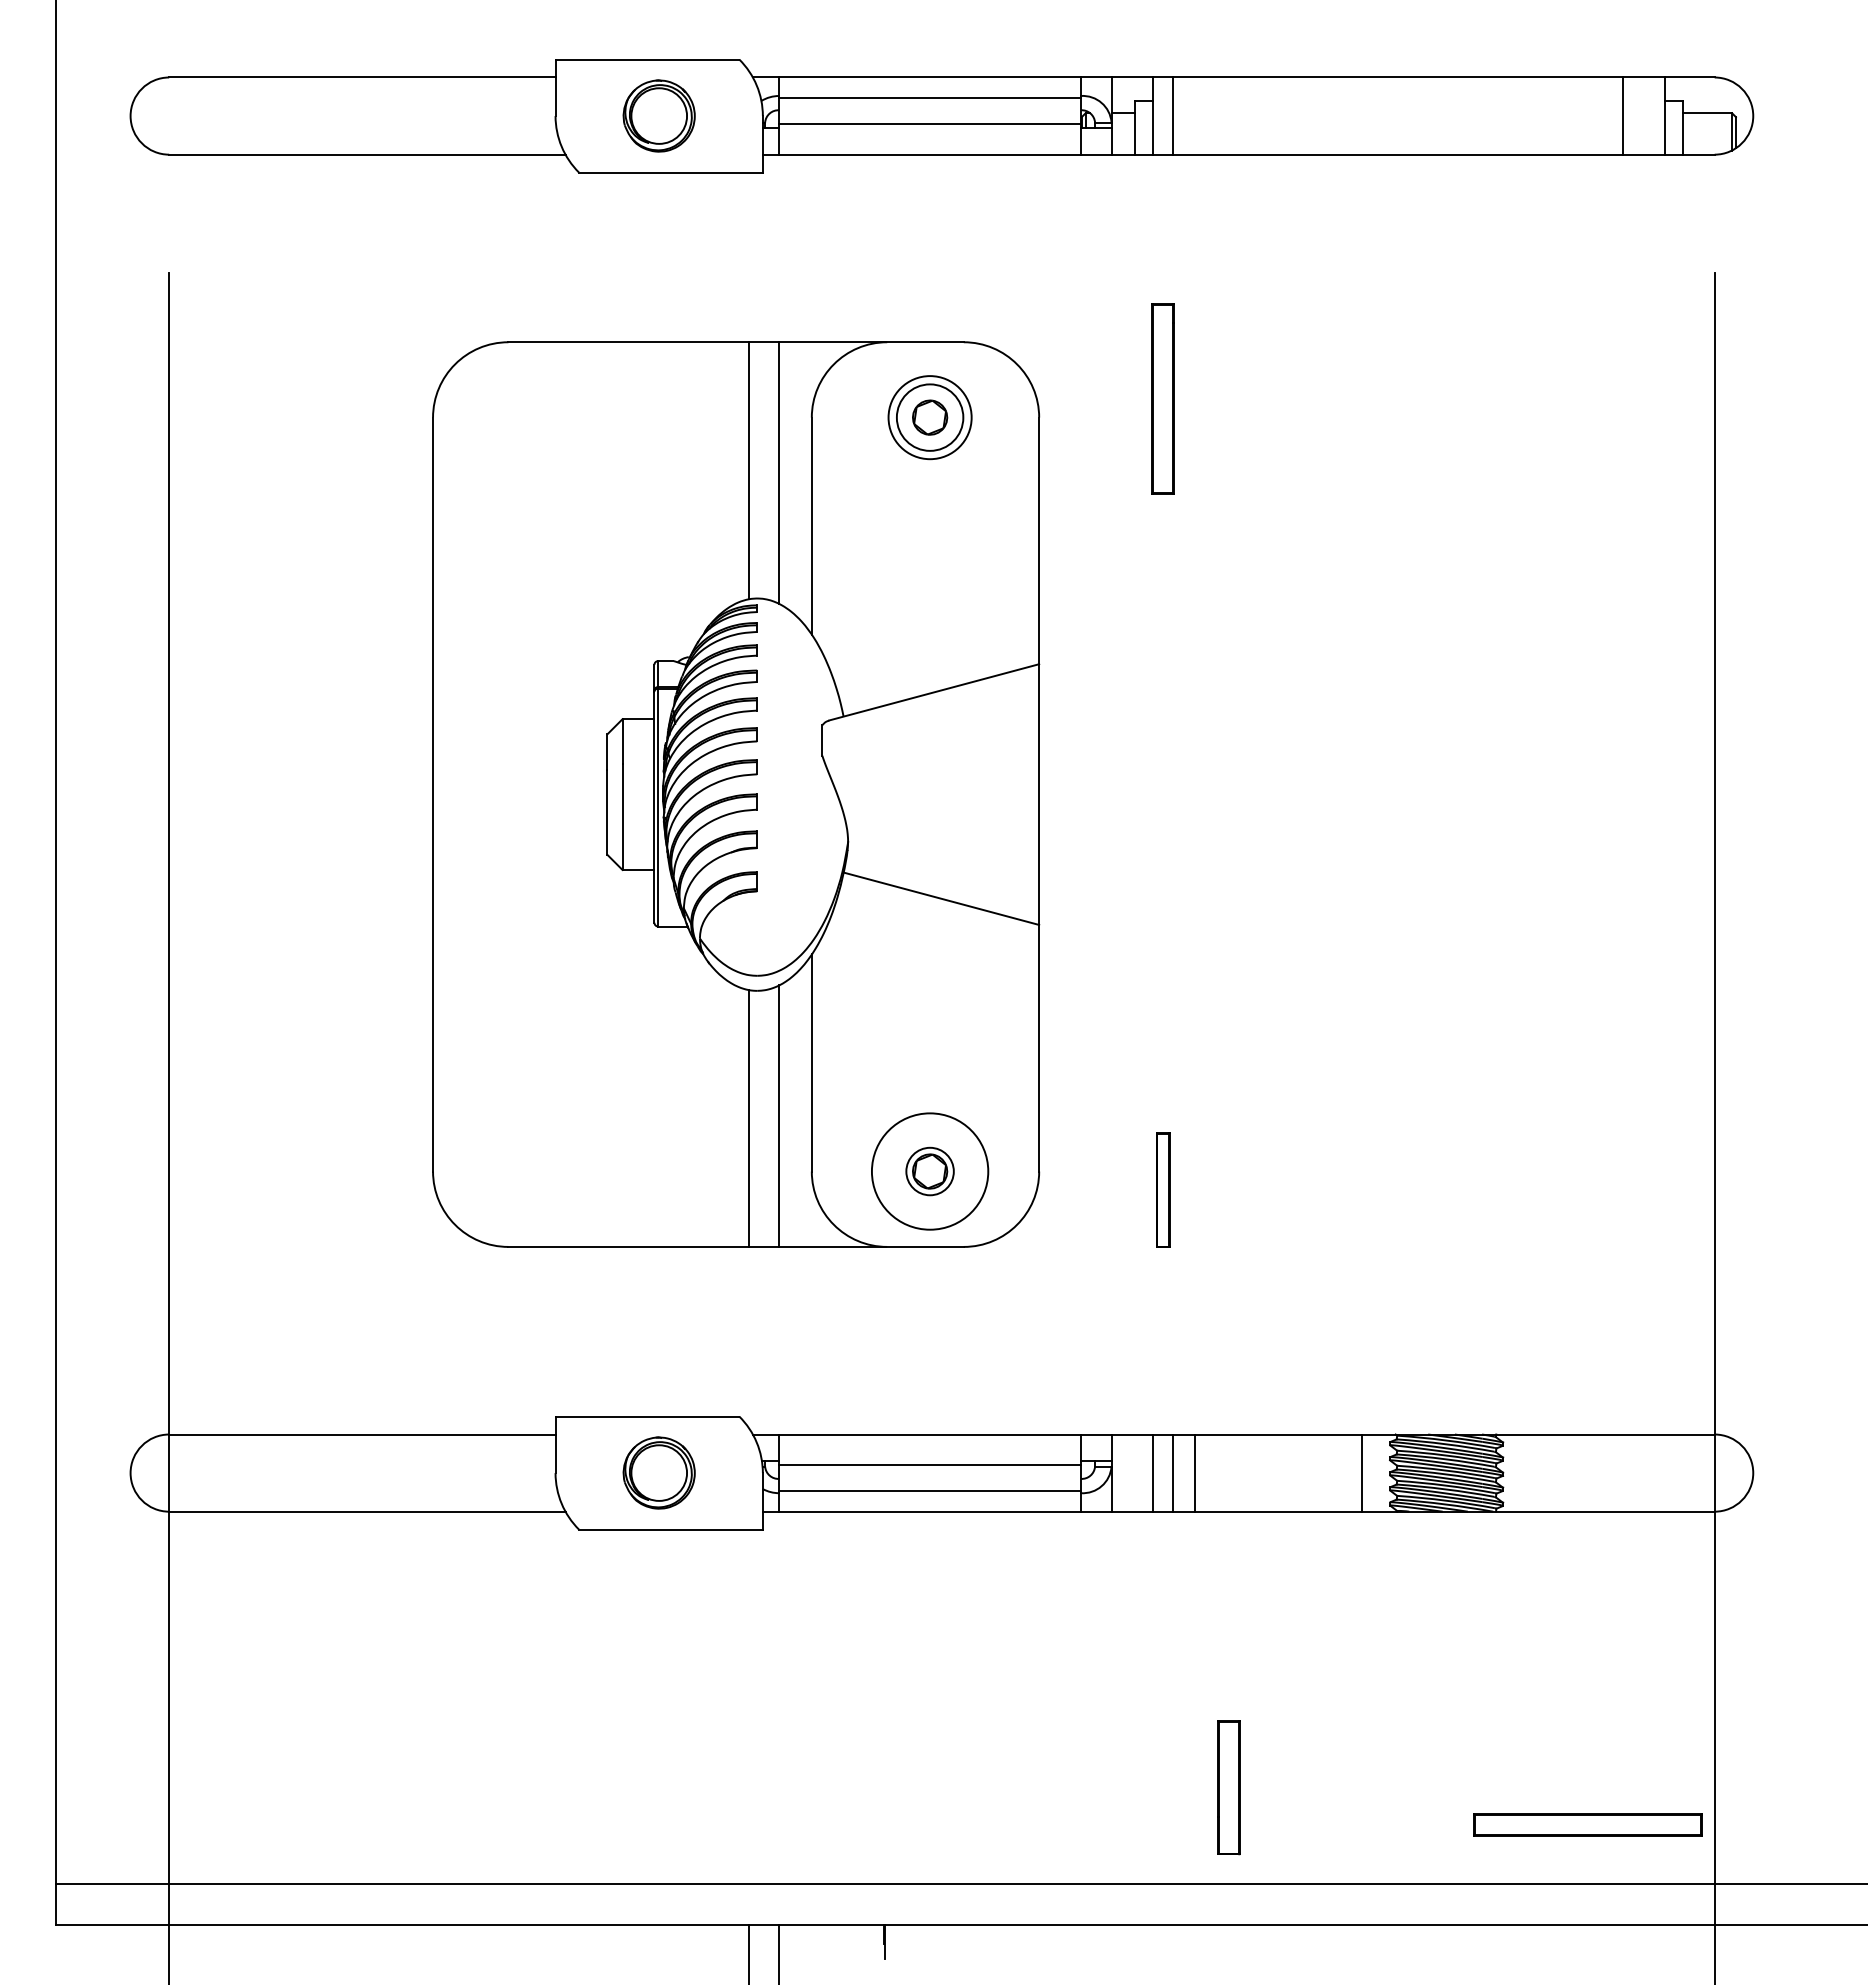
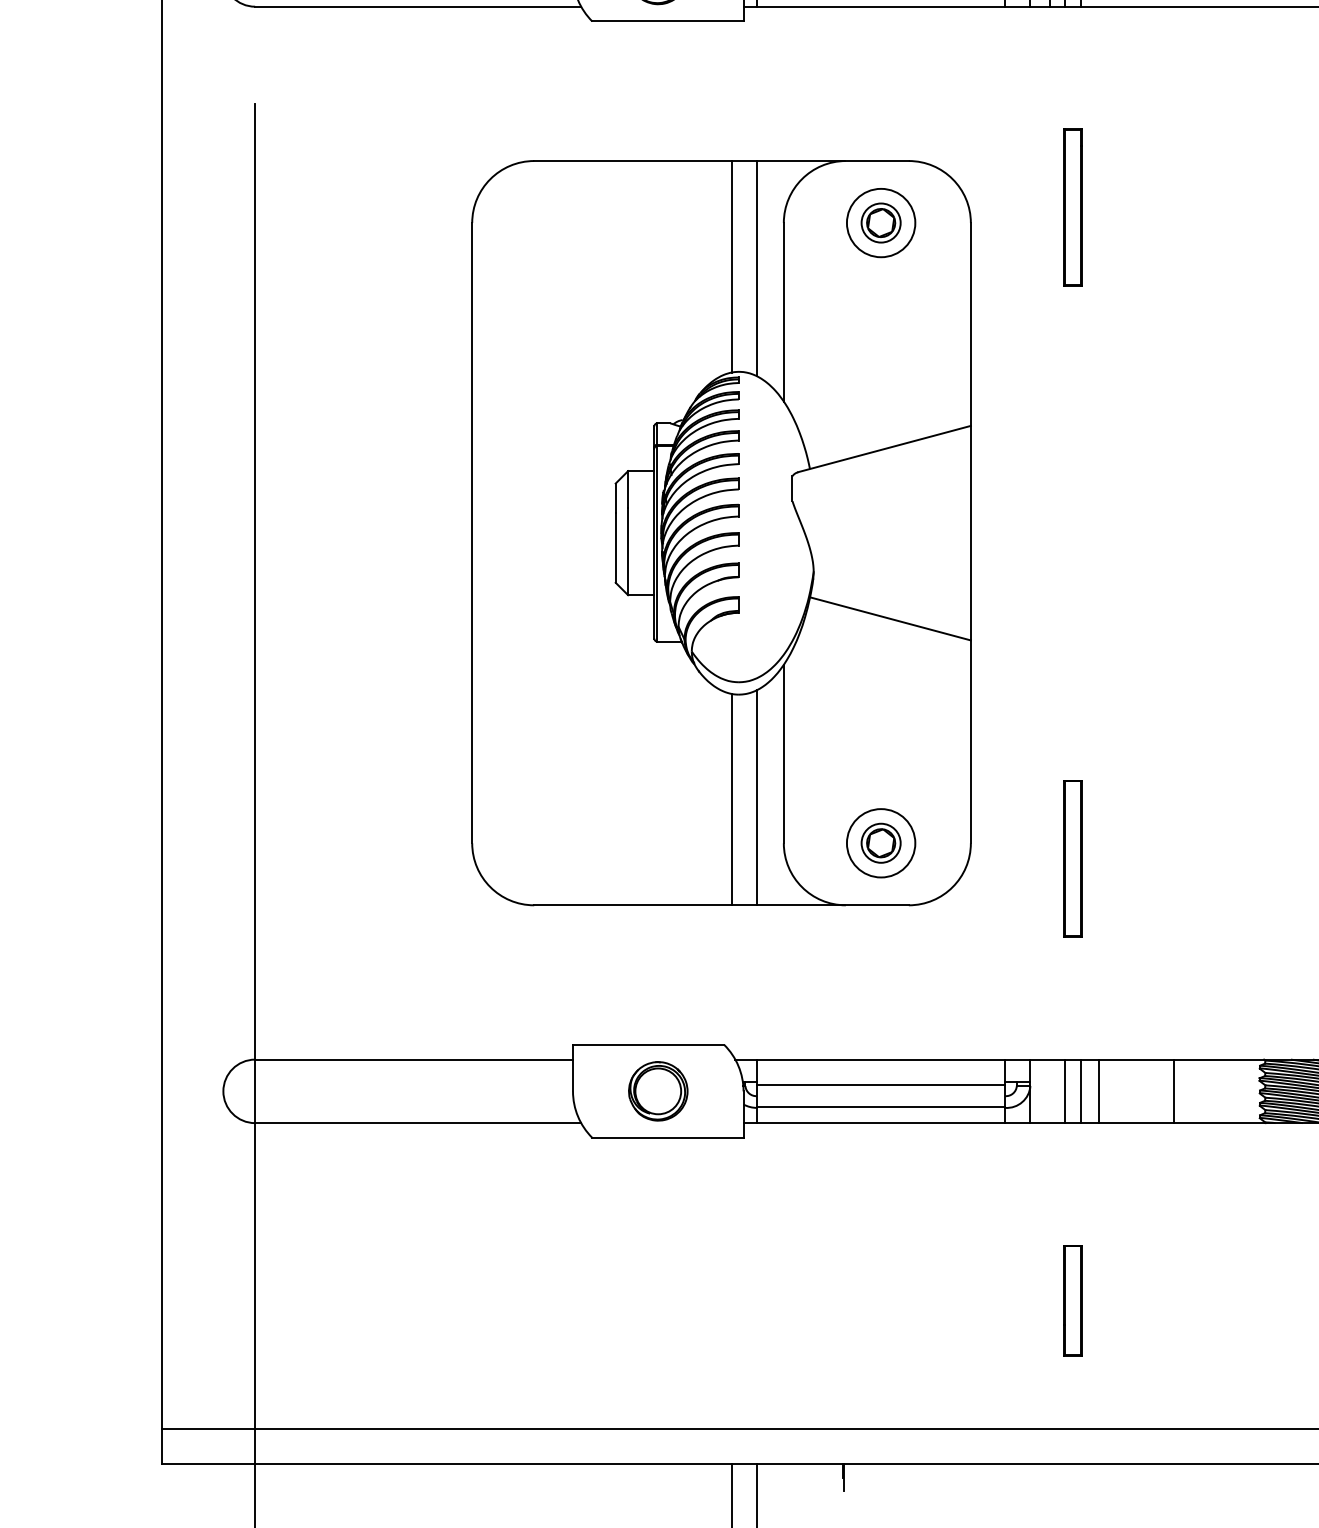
circle: (929, 417) -> (880, 222), size x0.71
circle: (929, 1171) -> (880, 843), size x0.71
part: (1162, 1189) -> (1072, 858), size x1.67
line: (1362, 1472) -> (1174, 1090), moved
part: (1228, 1787) -> (1072, 1300), moved

